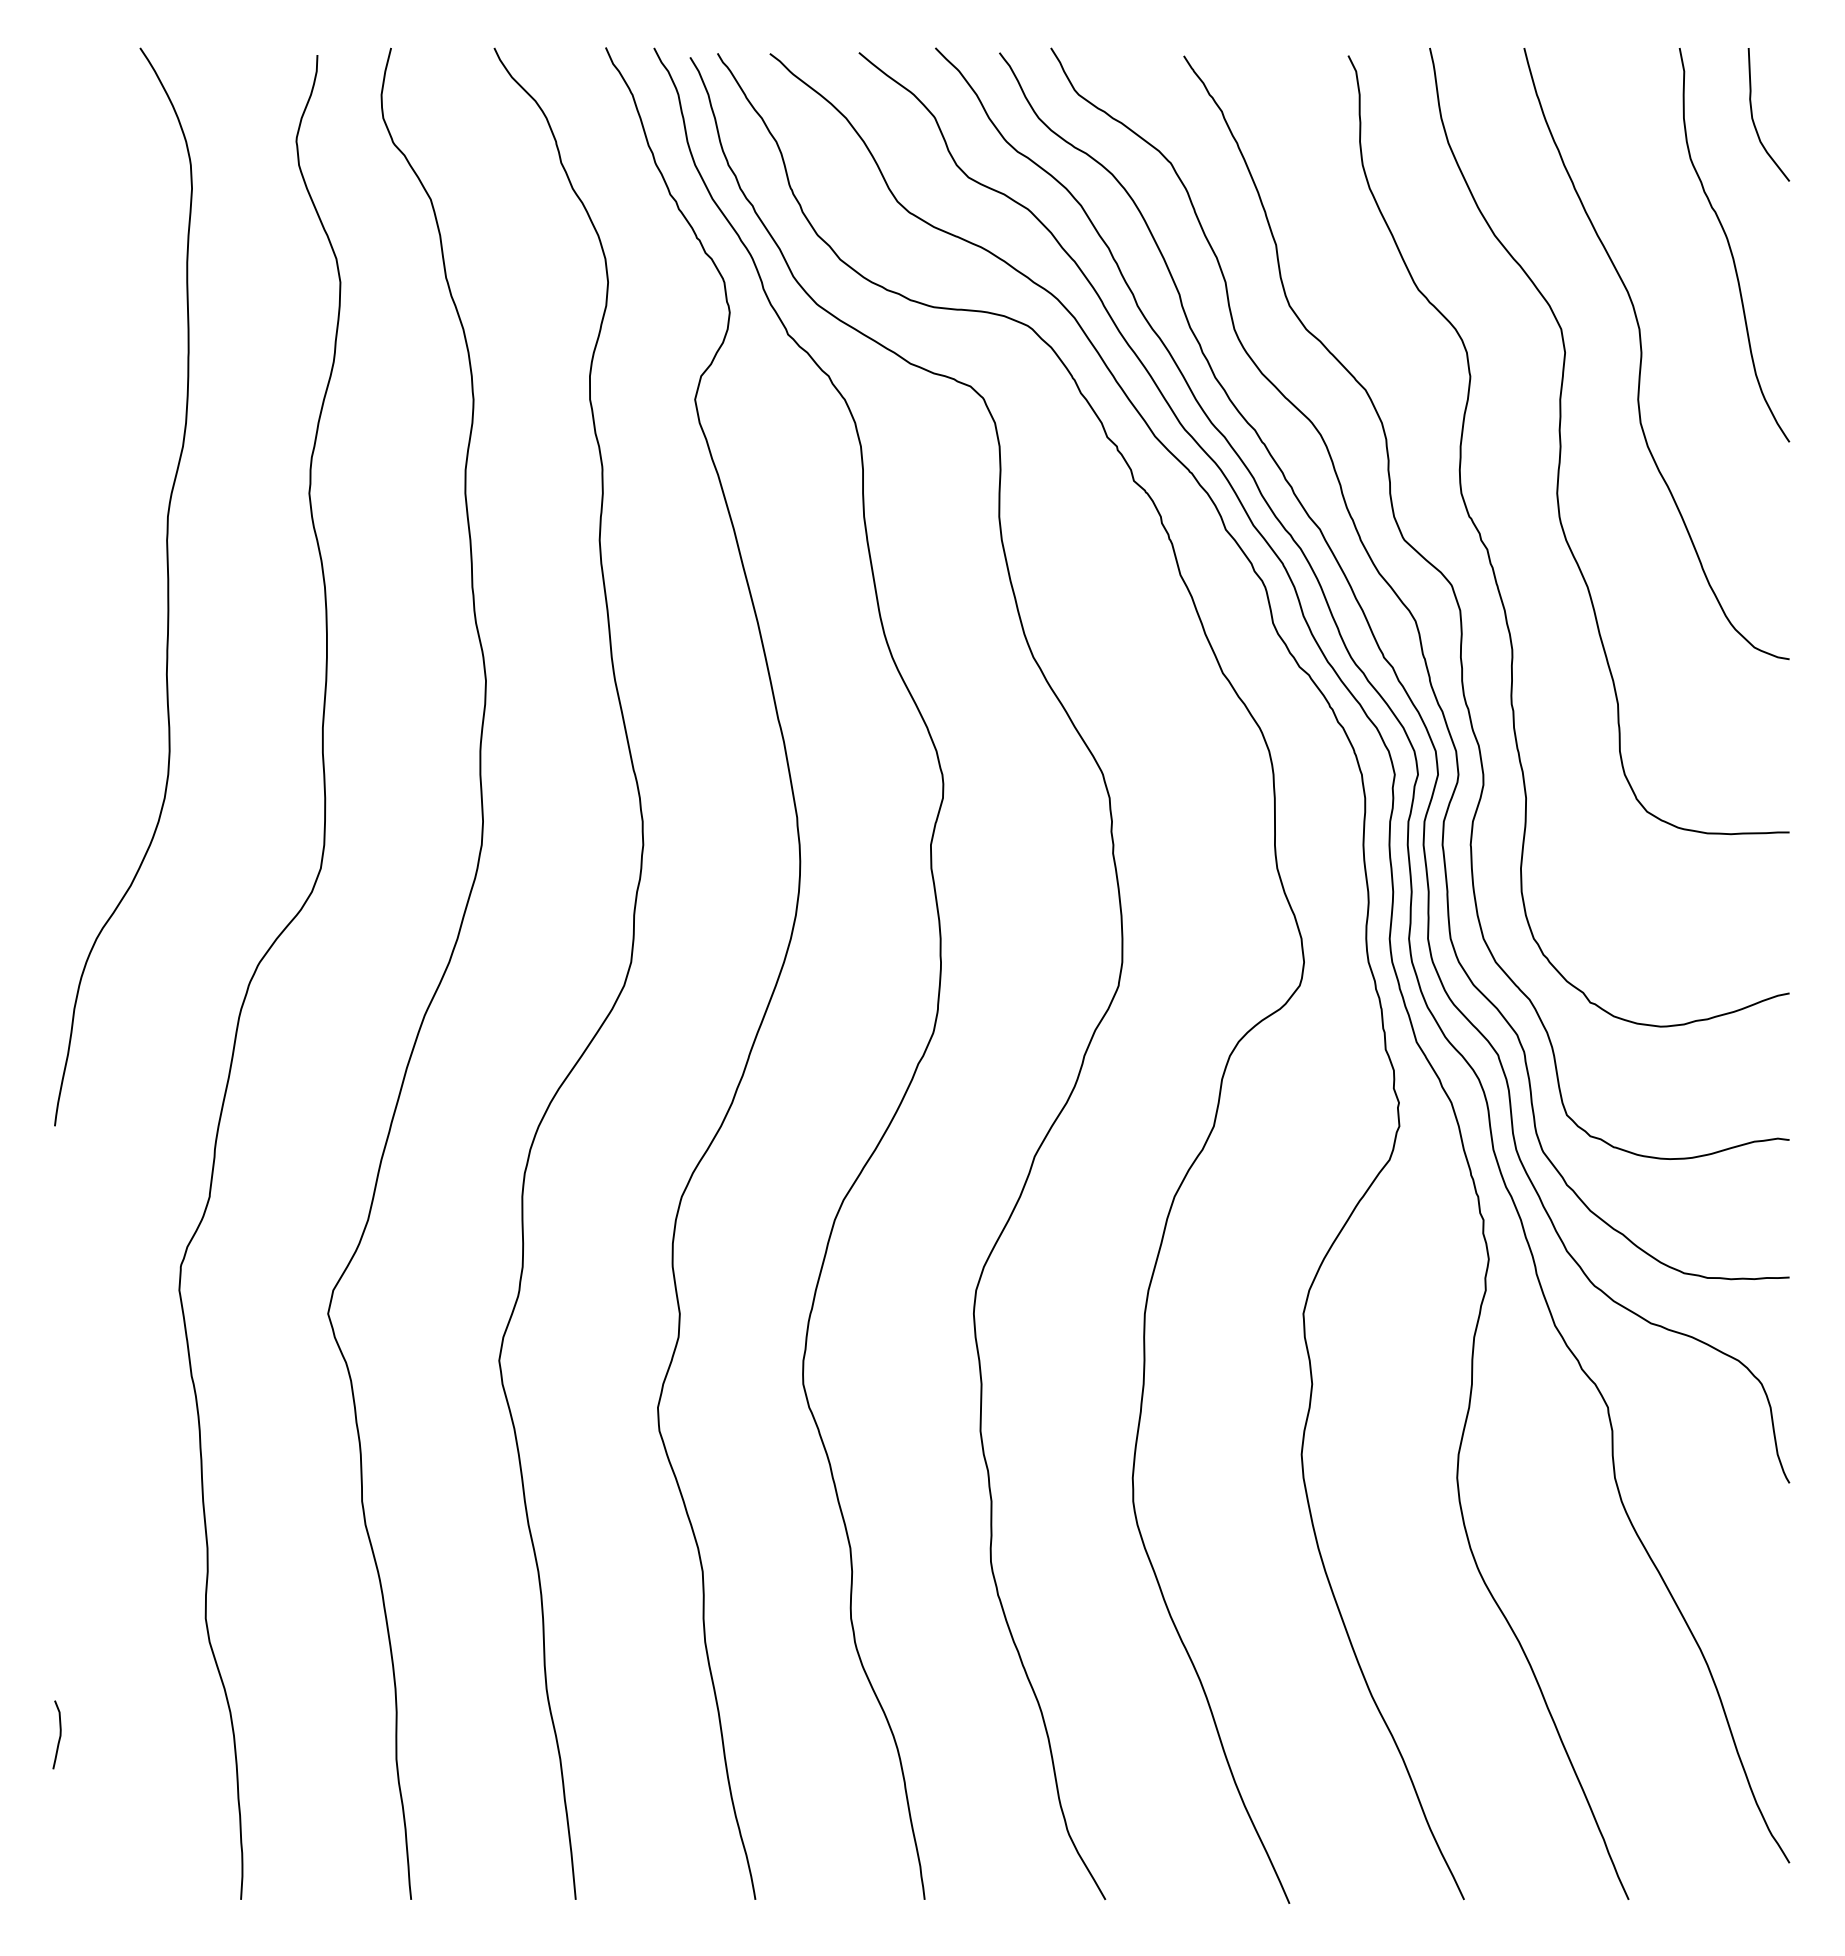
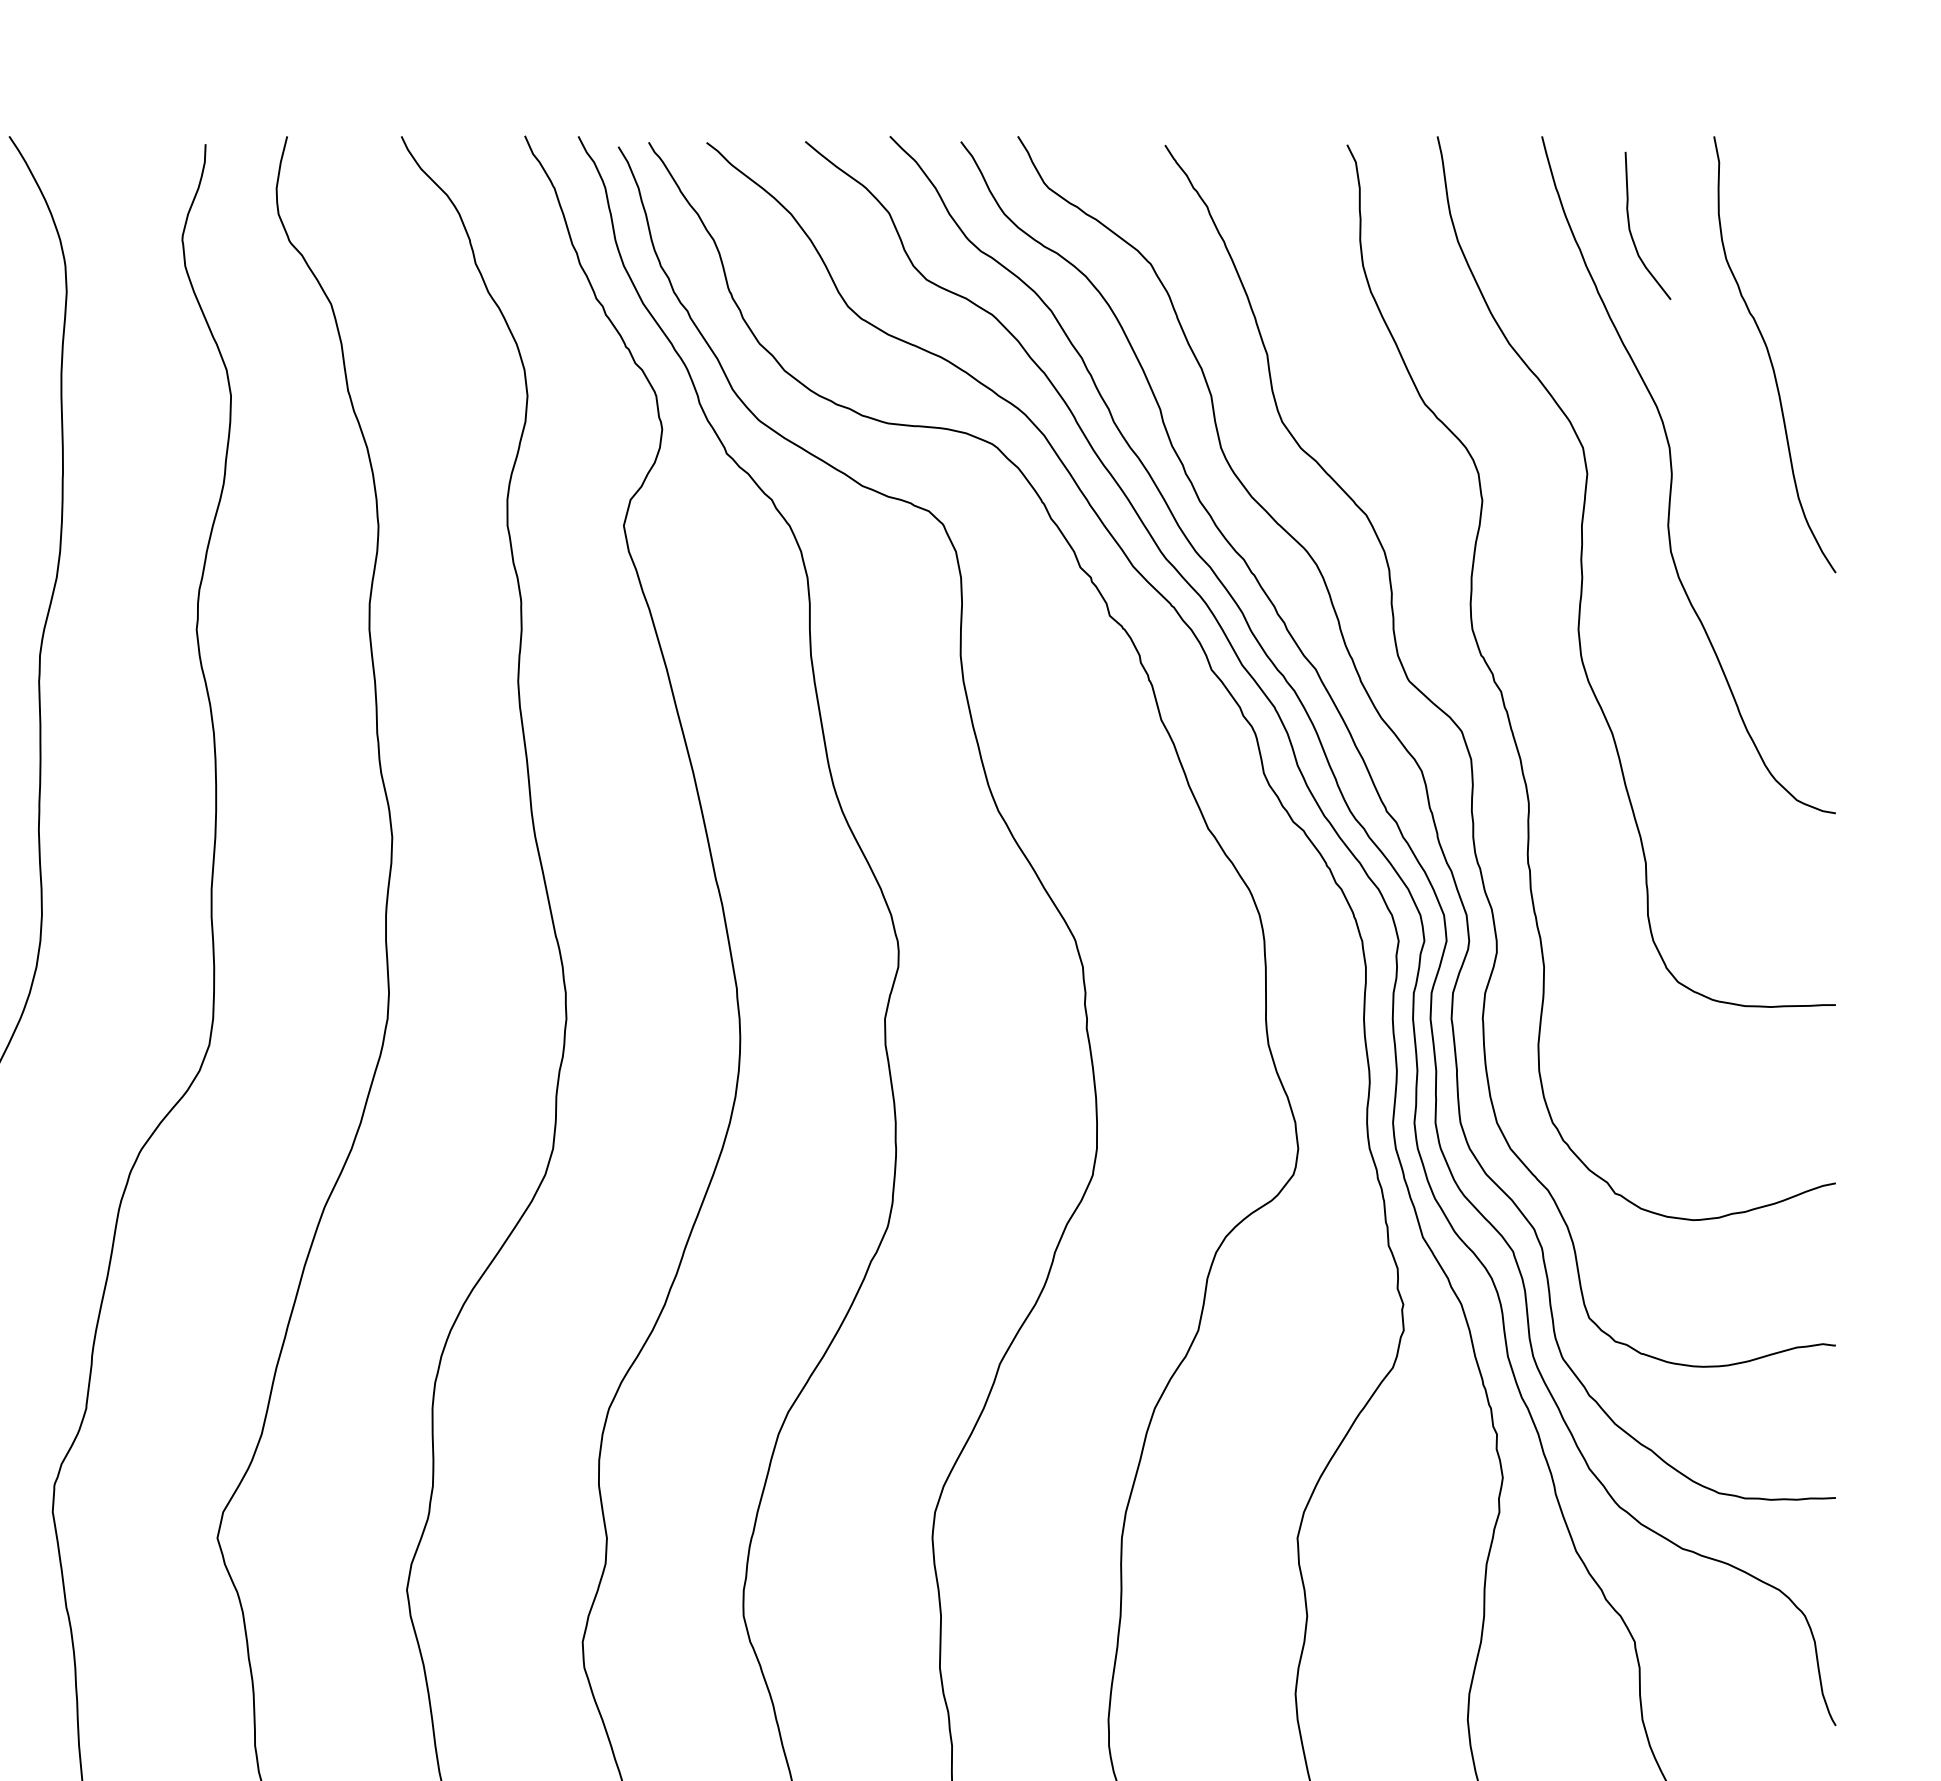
curve: (1753, 118) -> (1630, 229), moved

